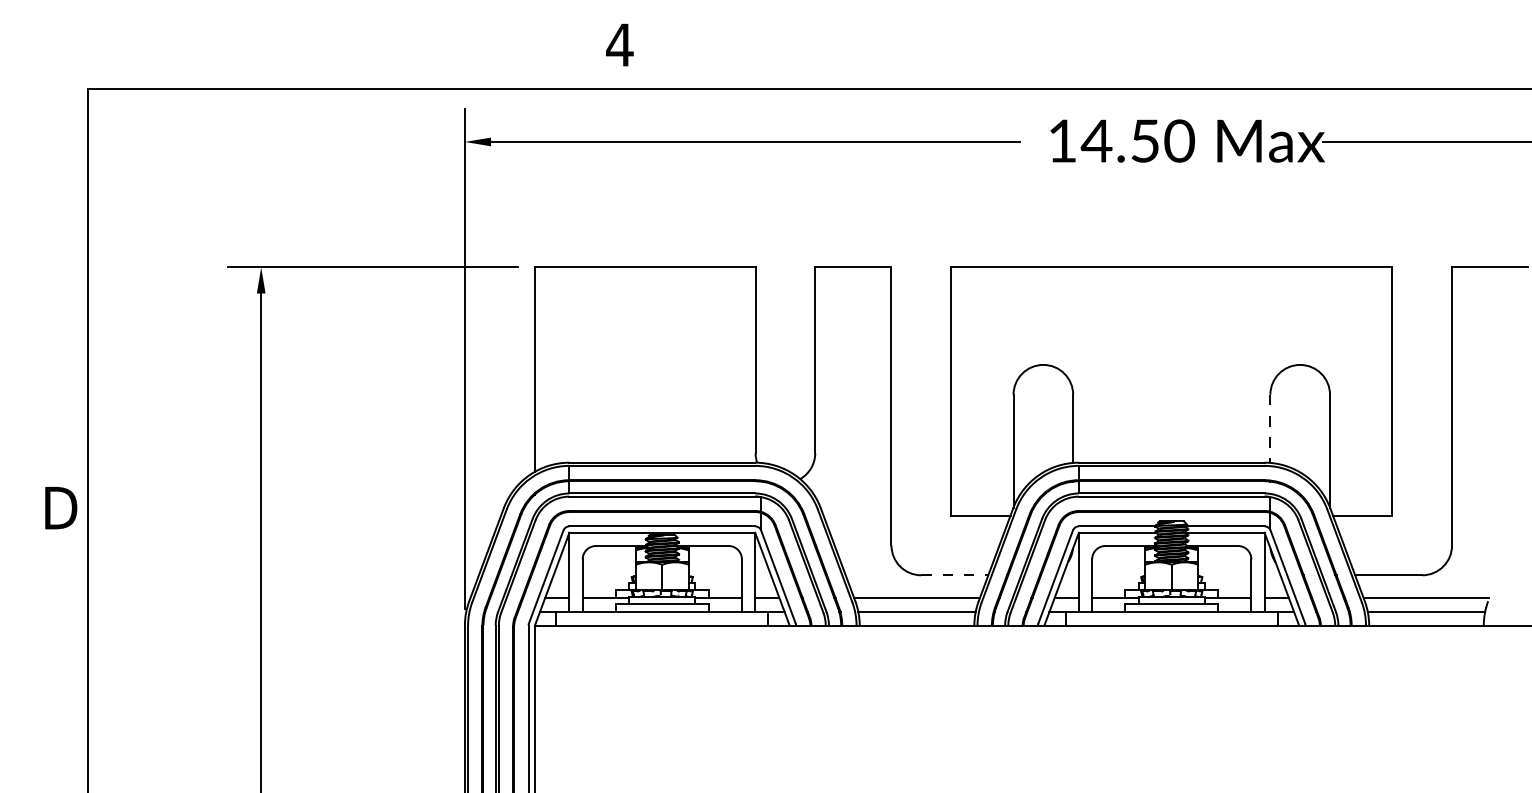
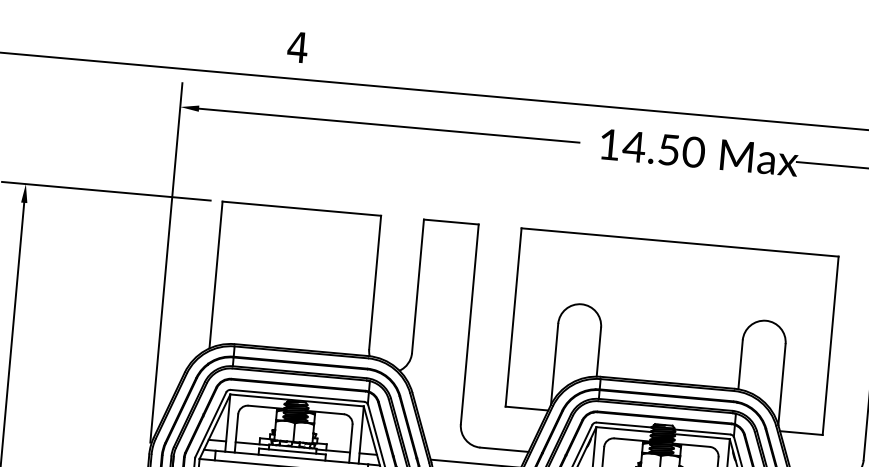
line: (1270, 429) -> (740, 365), dashed -> solid
line: (954, 575) -> (504, 449), dashed -> solid

